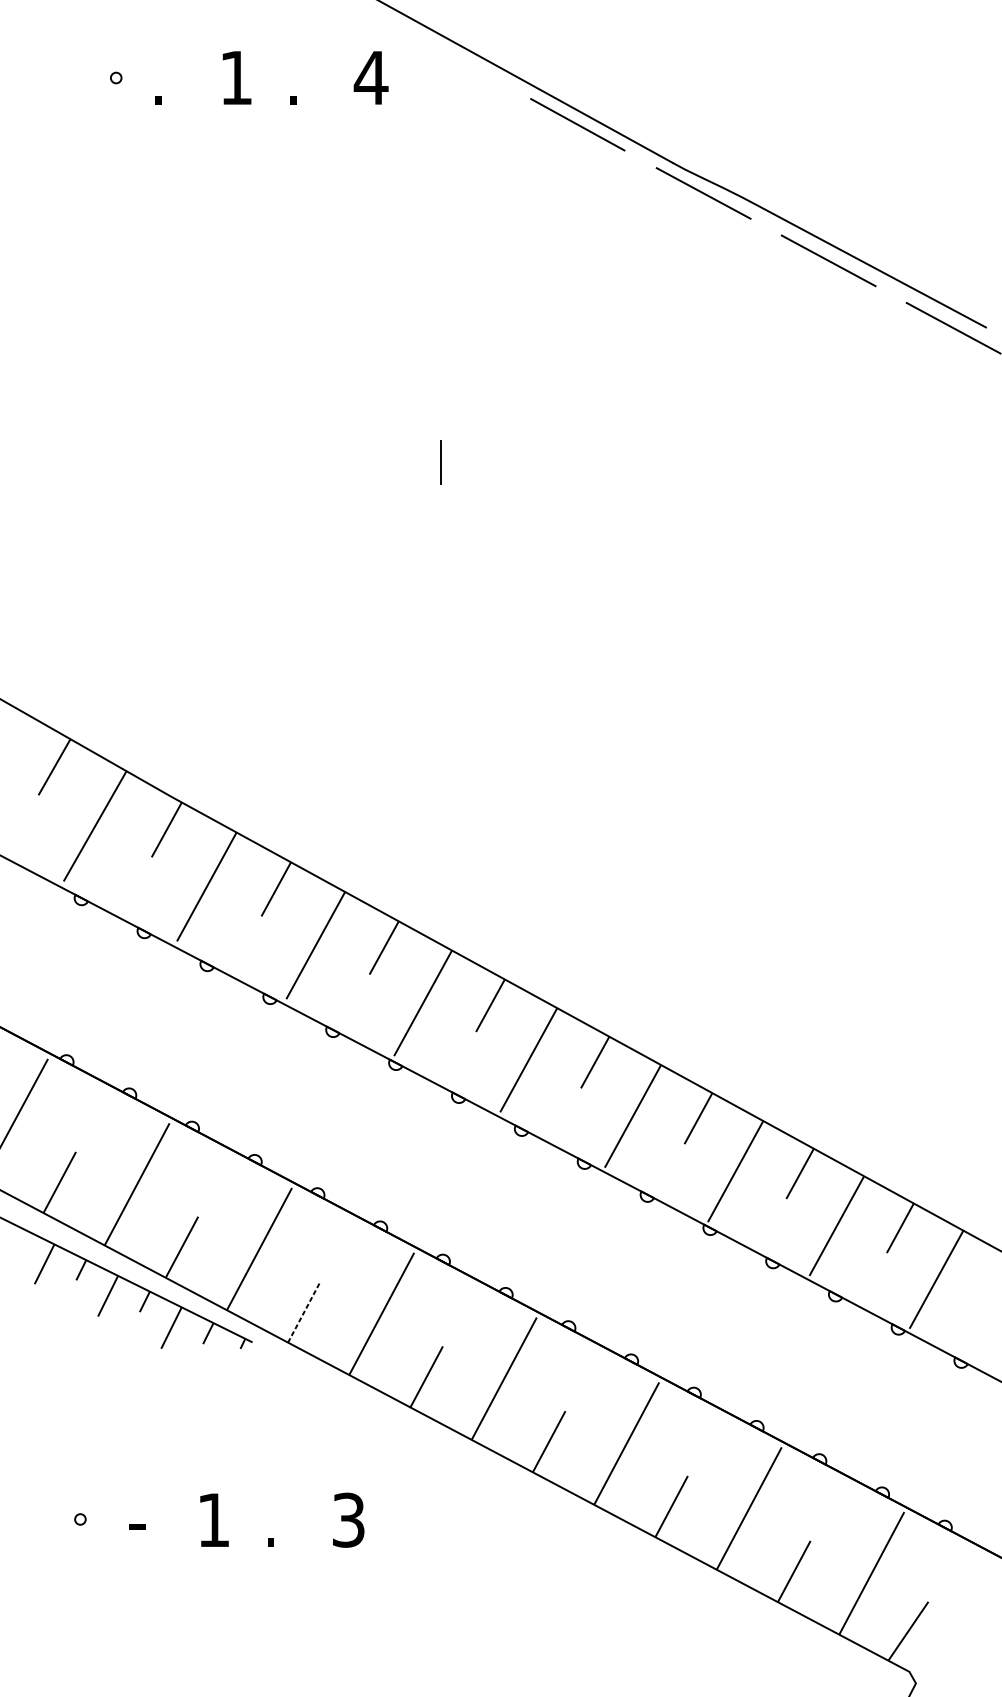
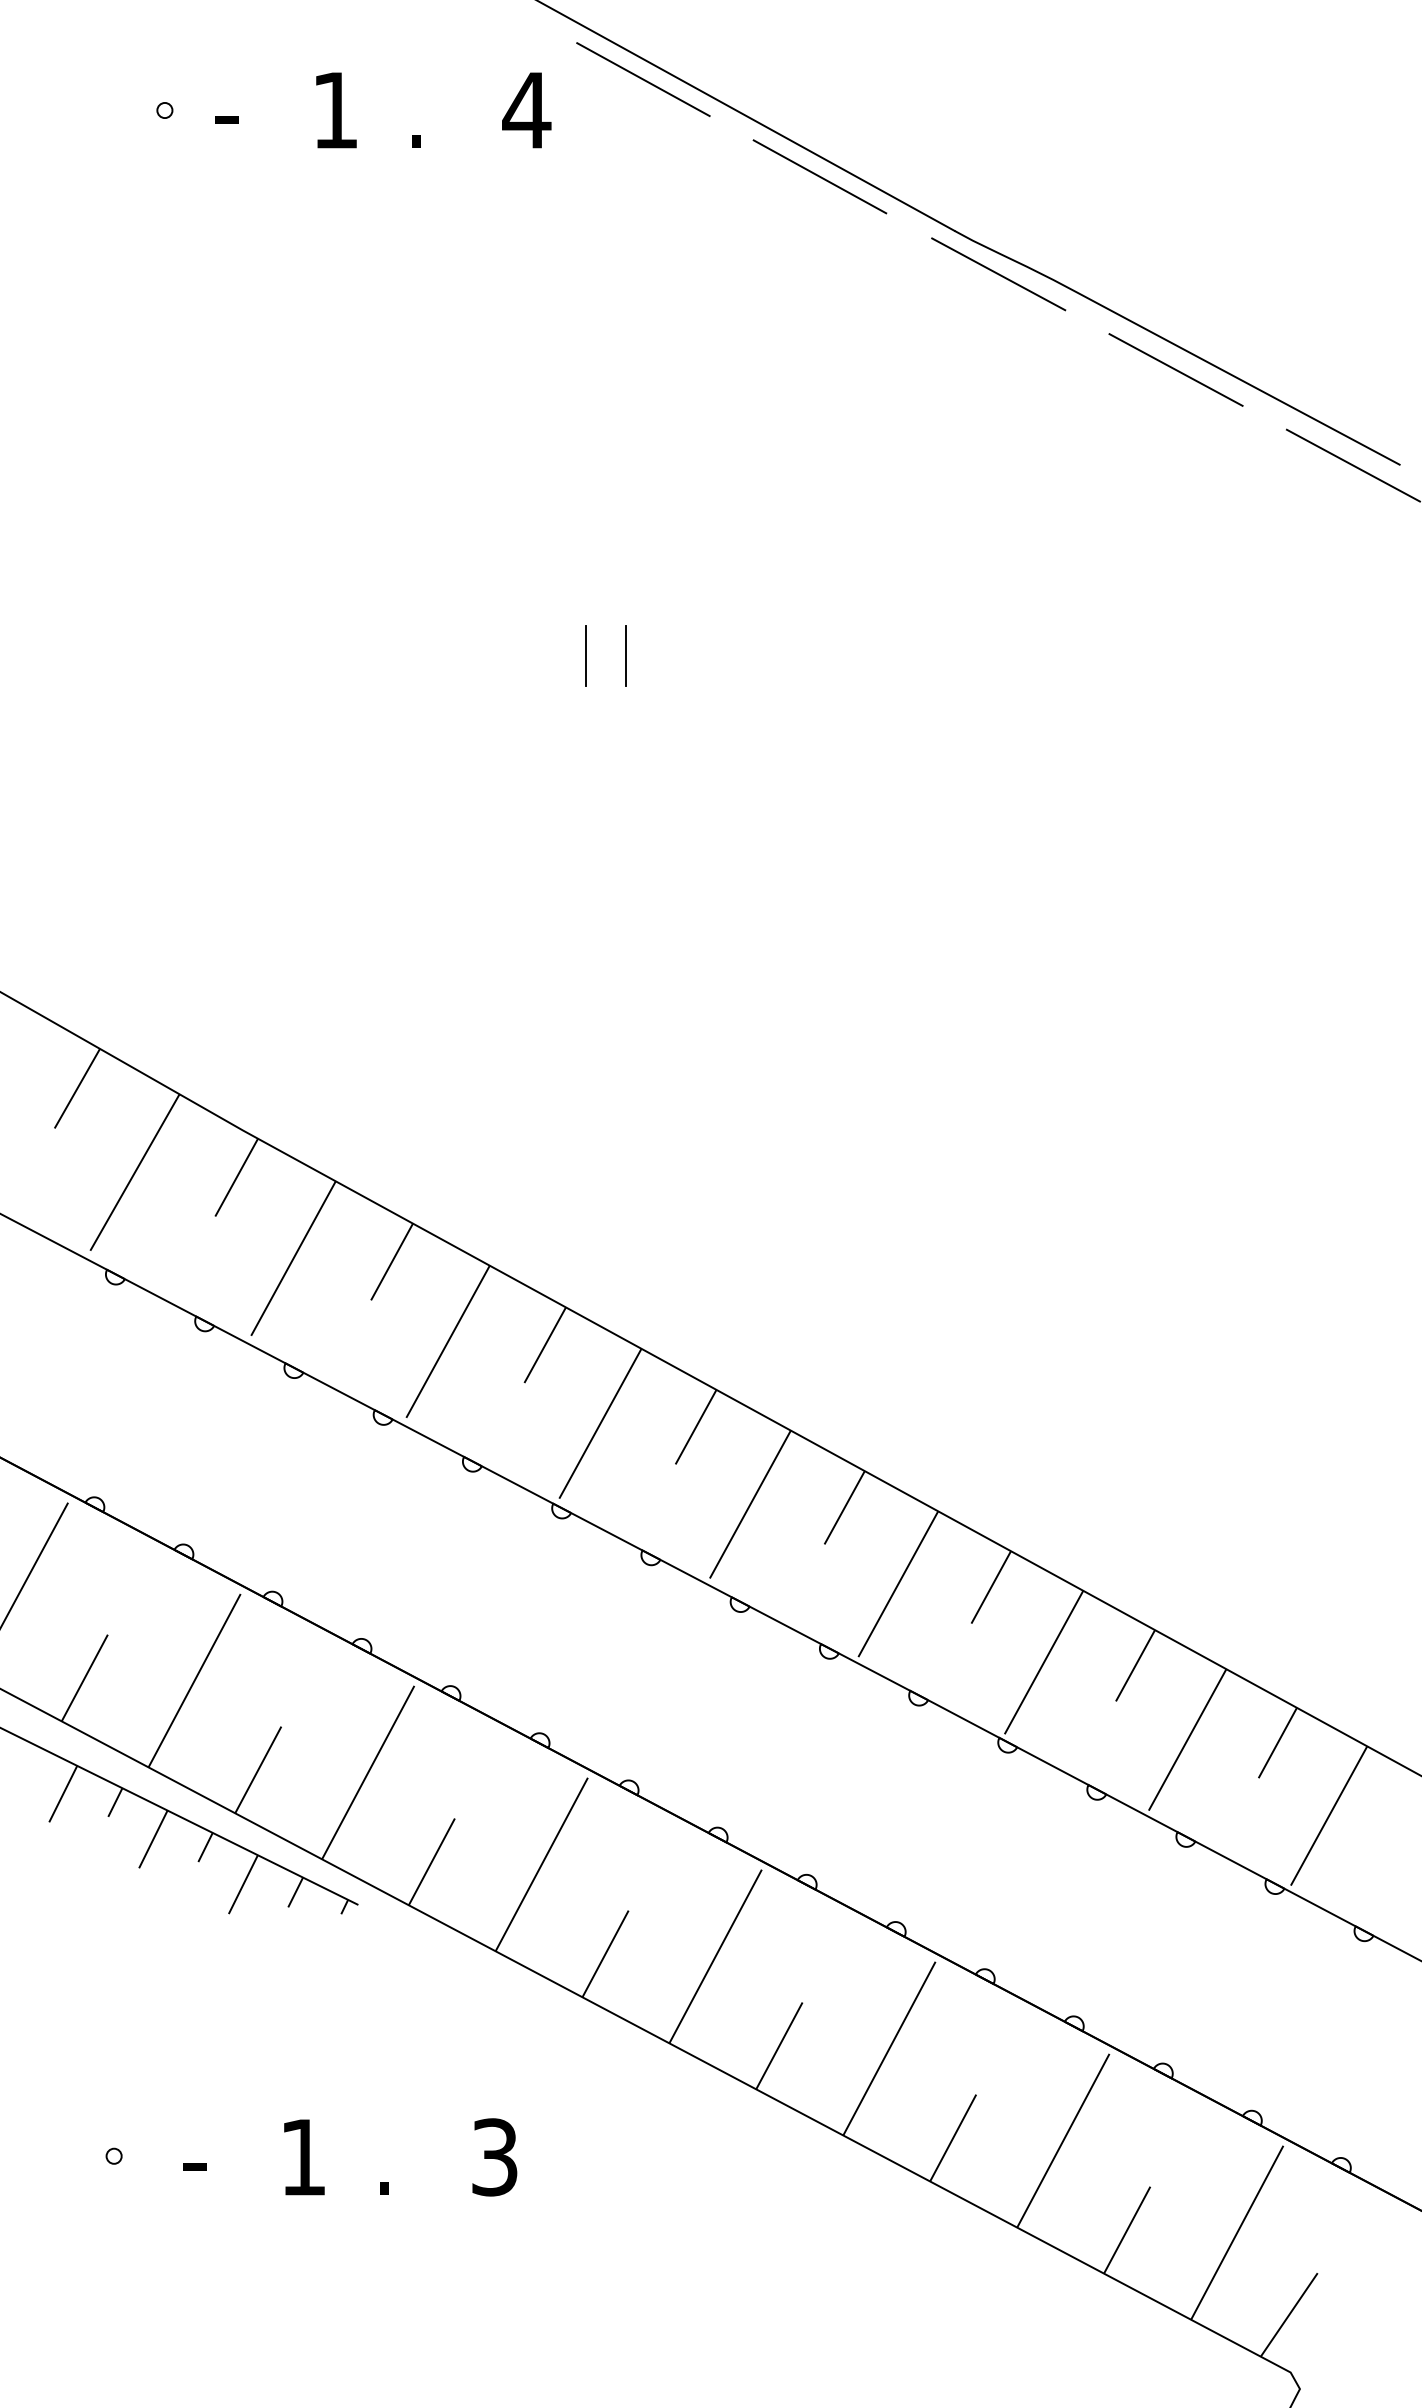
line: (453, 56) -> (643, 79), added
text: (159, 92) -> (226, 131), . -> -
line: (412, 462) -> (585, 655), added
line: (304, 1311) -> (432, 1861), dashed -> solid

